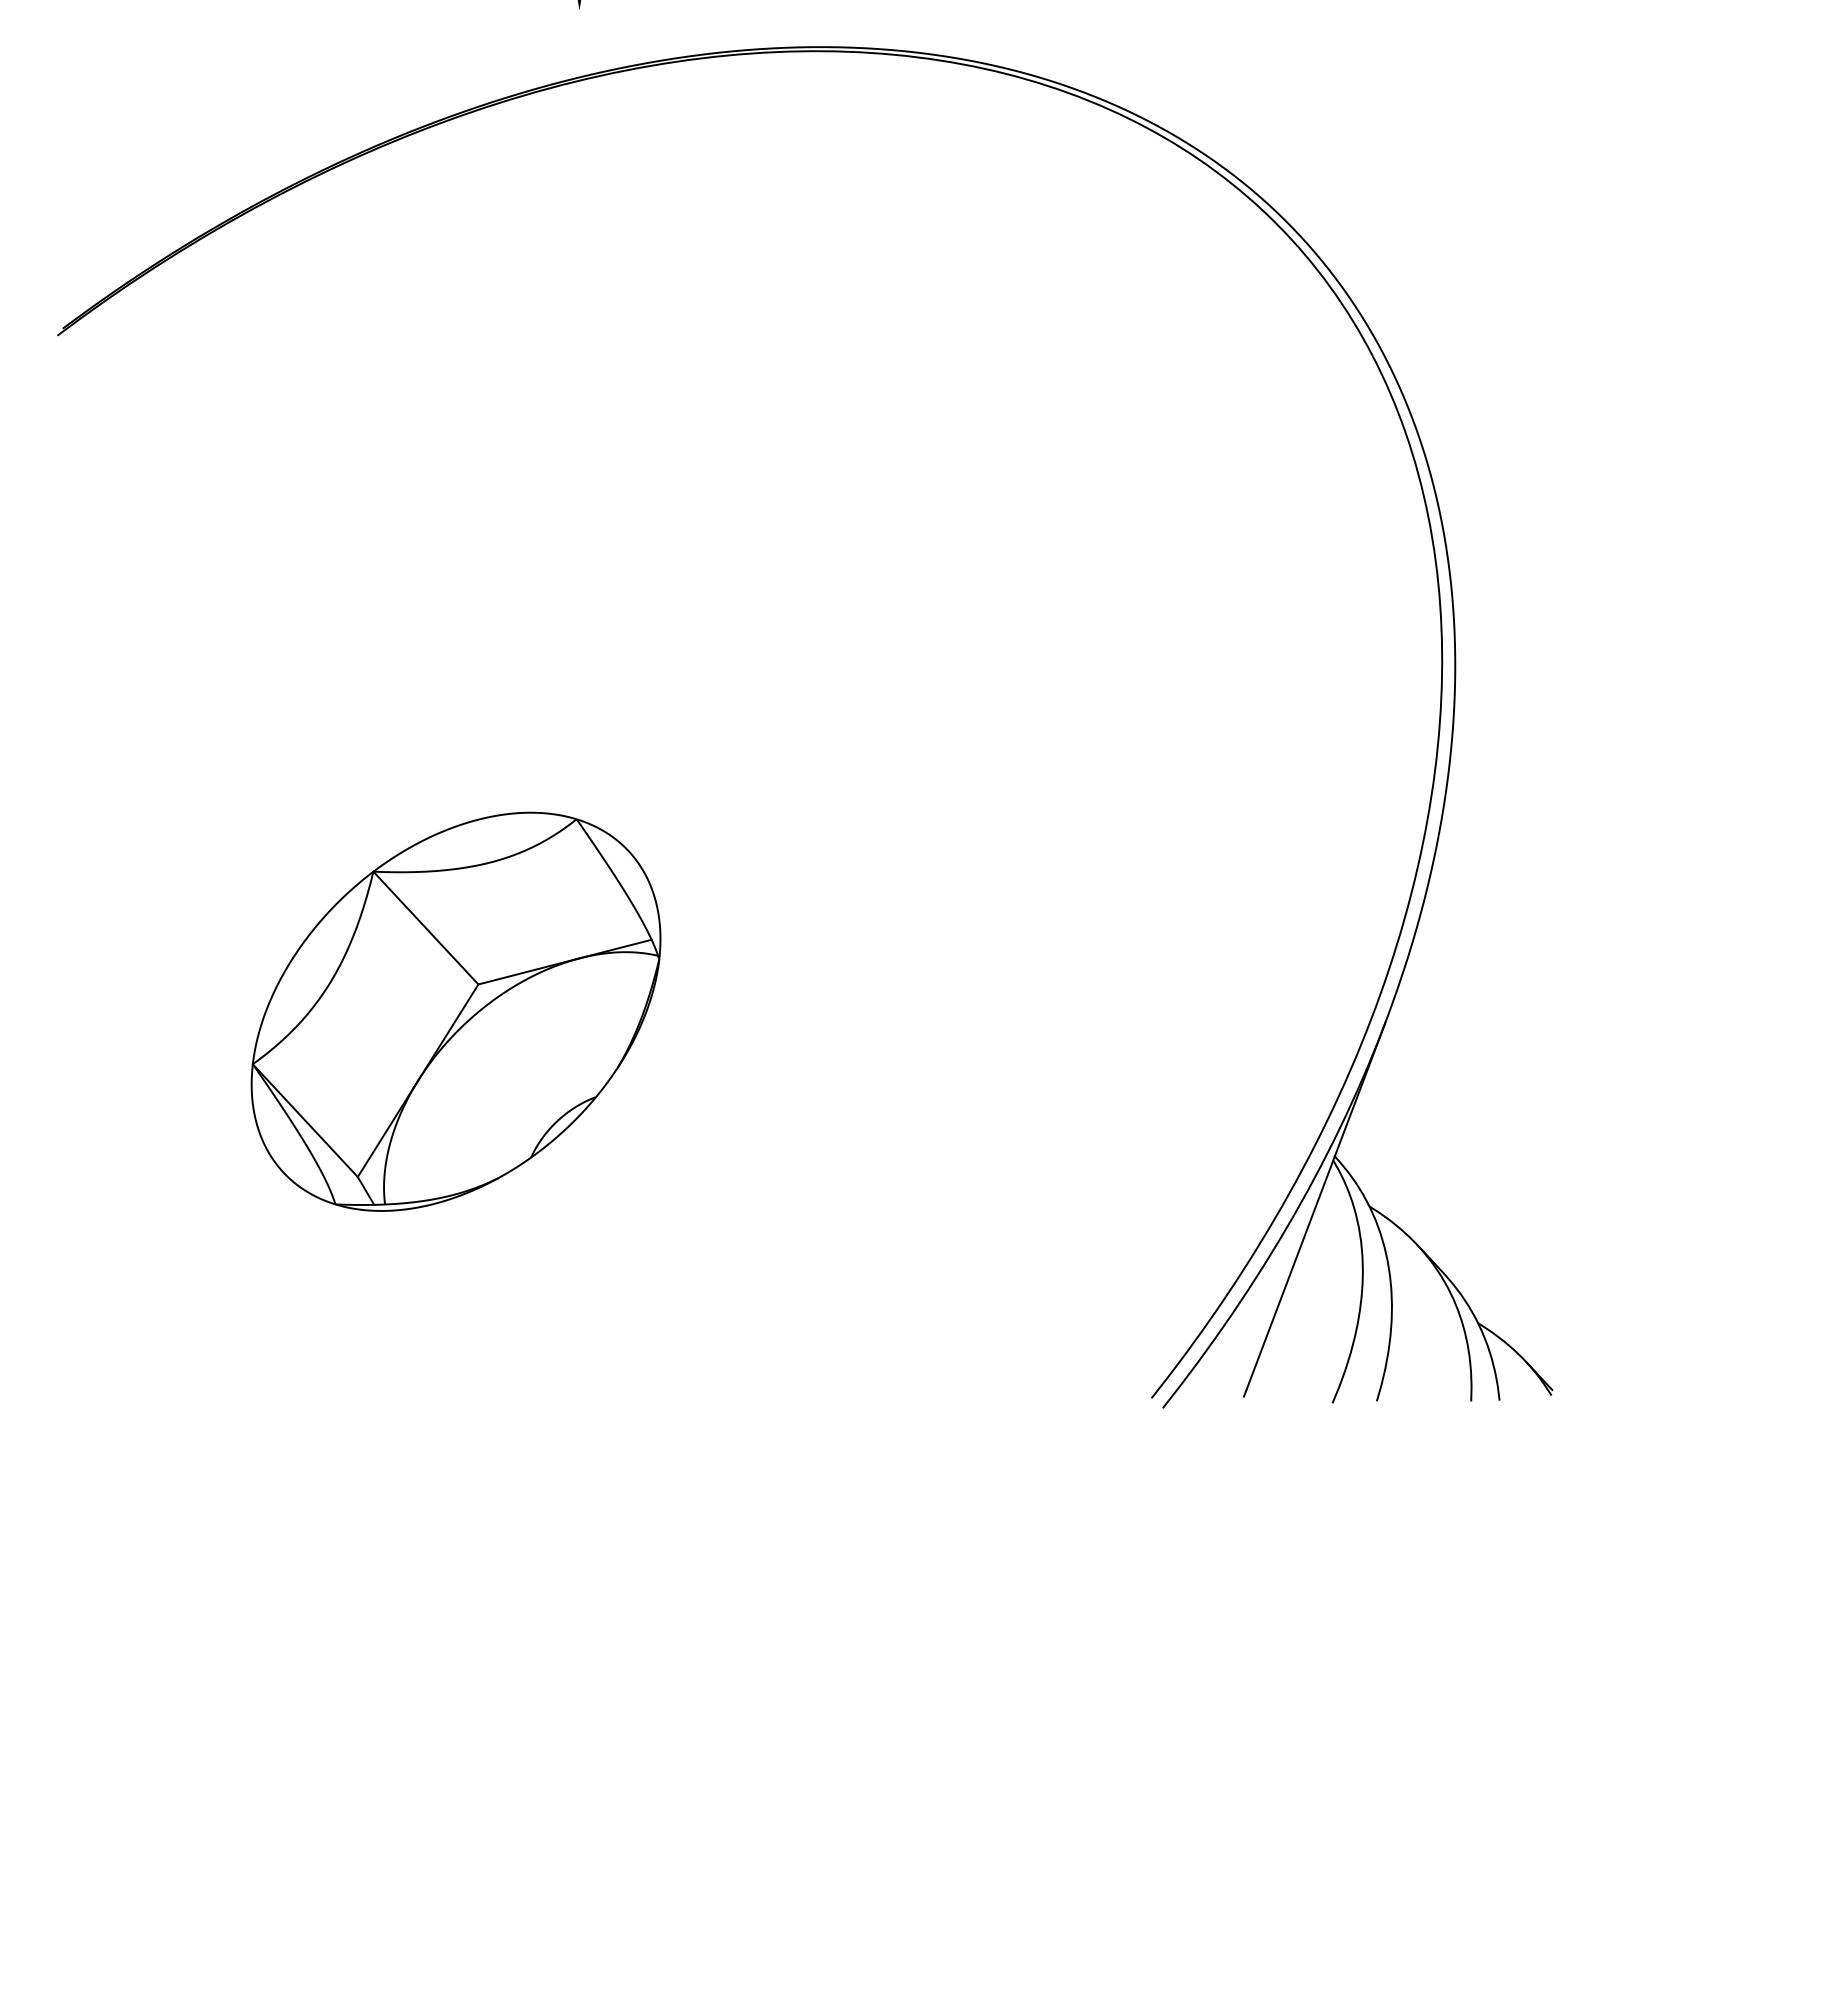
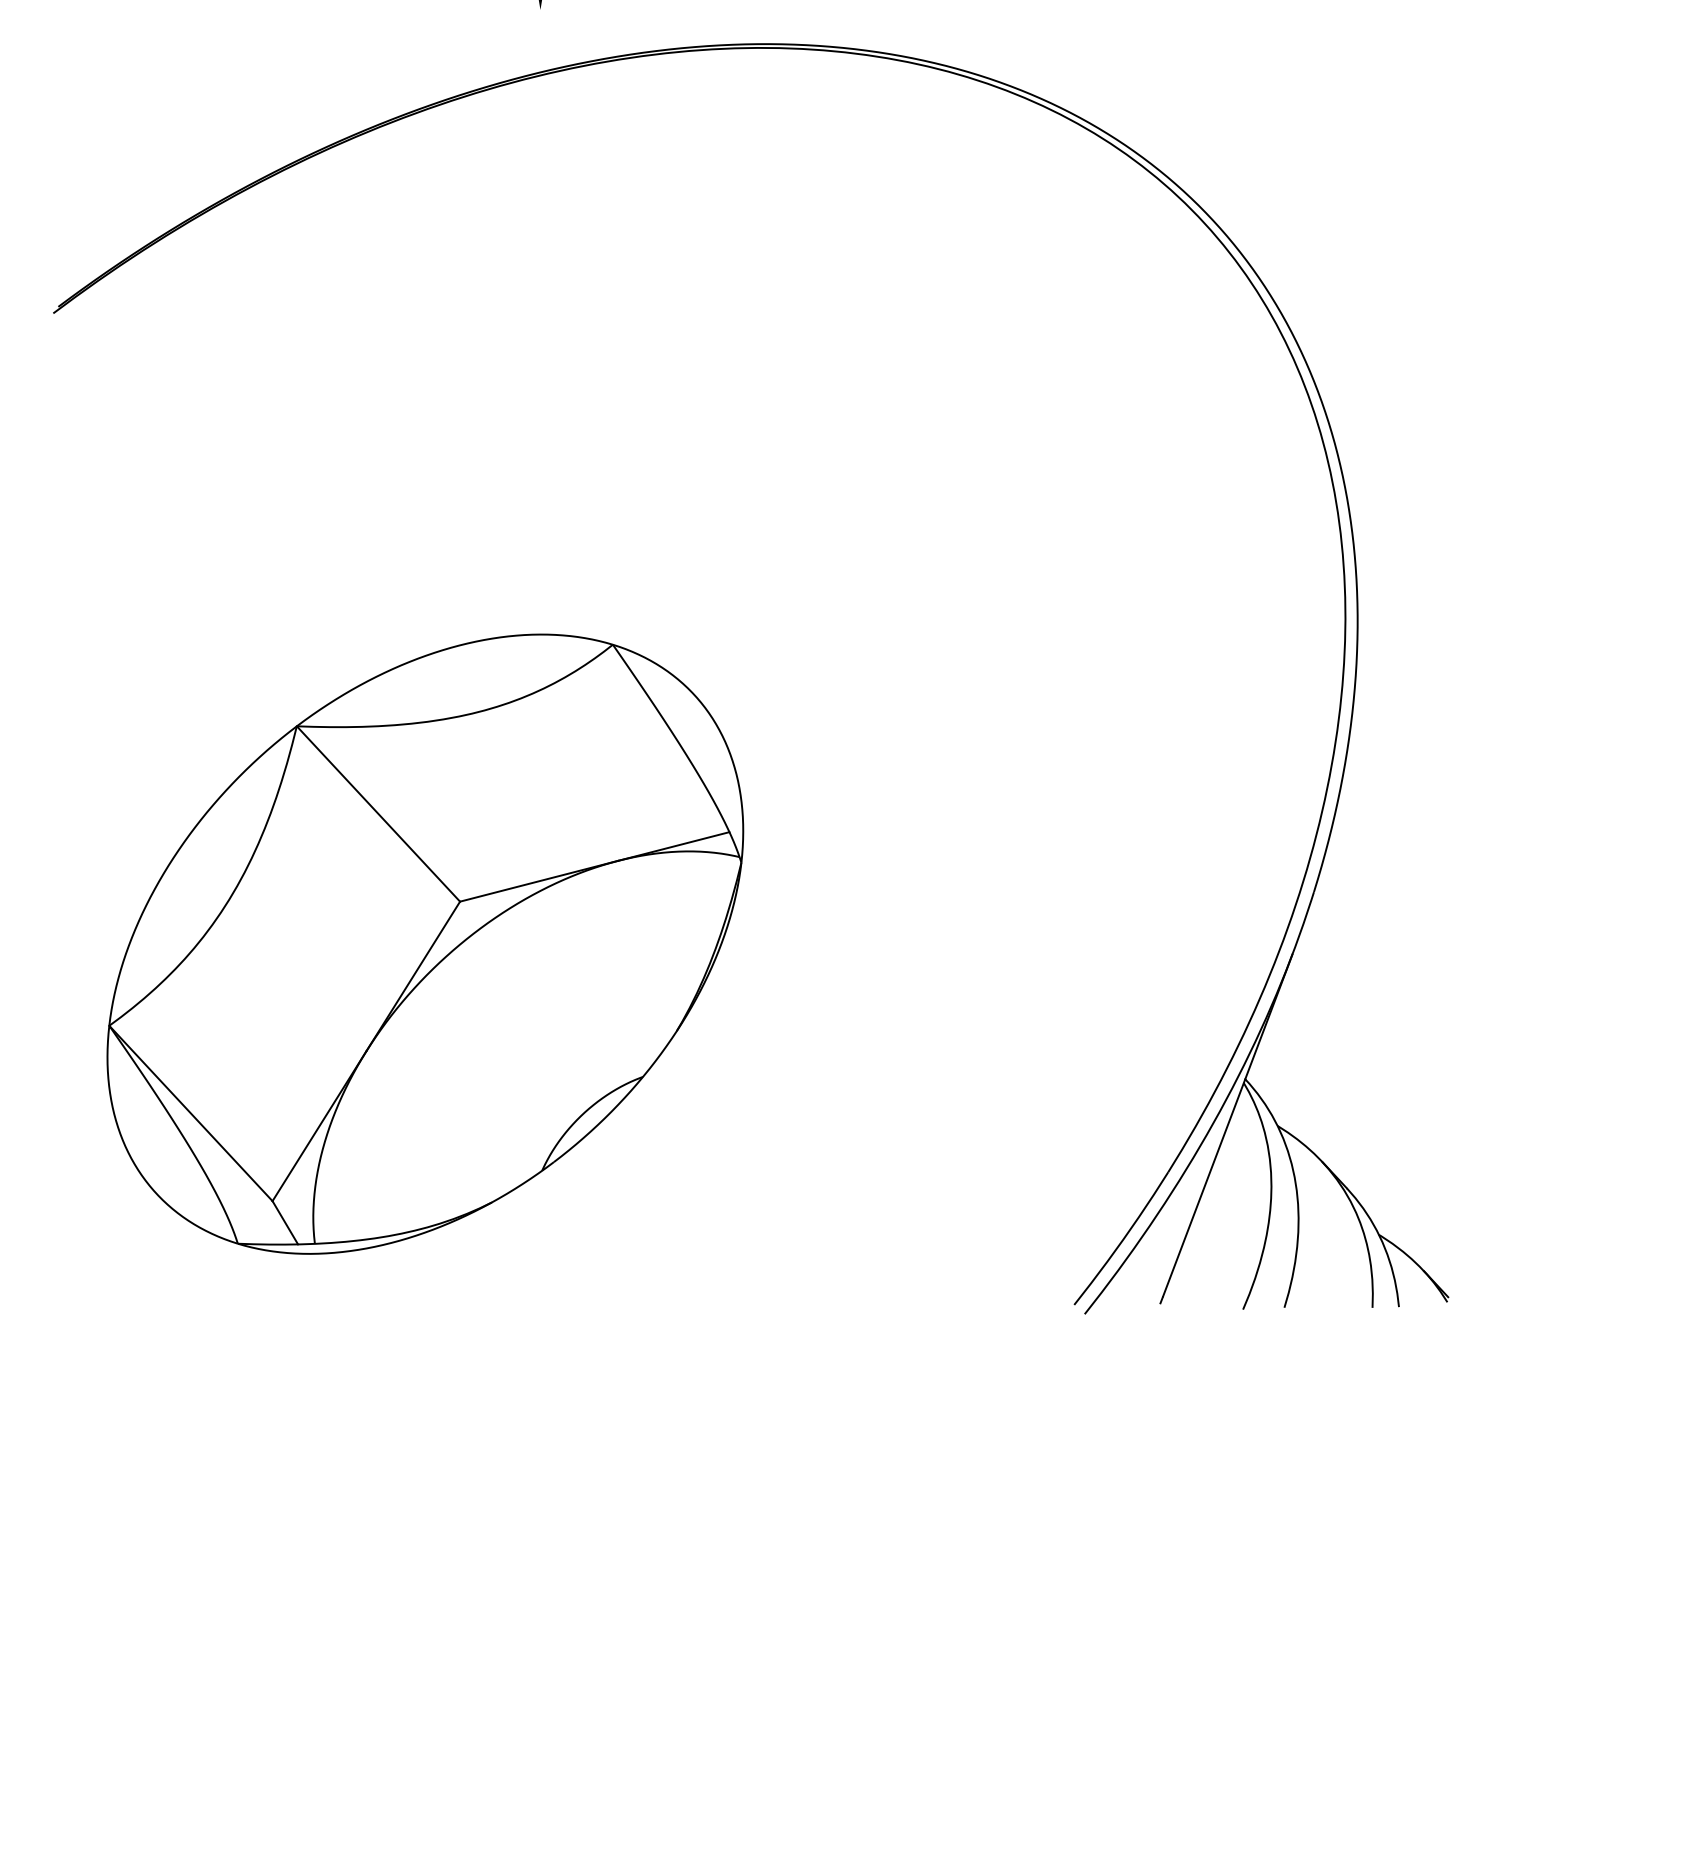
part: (455, 1011) -> (424, 943), size x1.67

